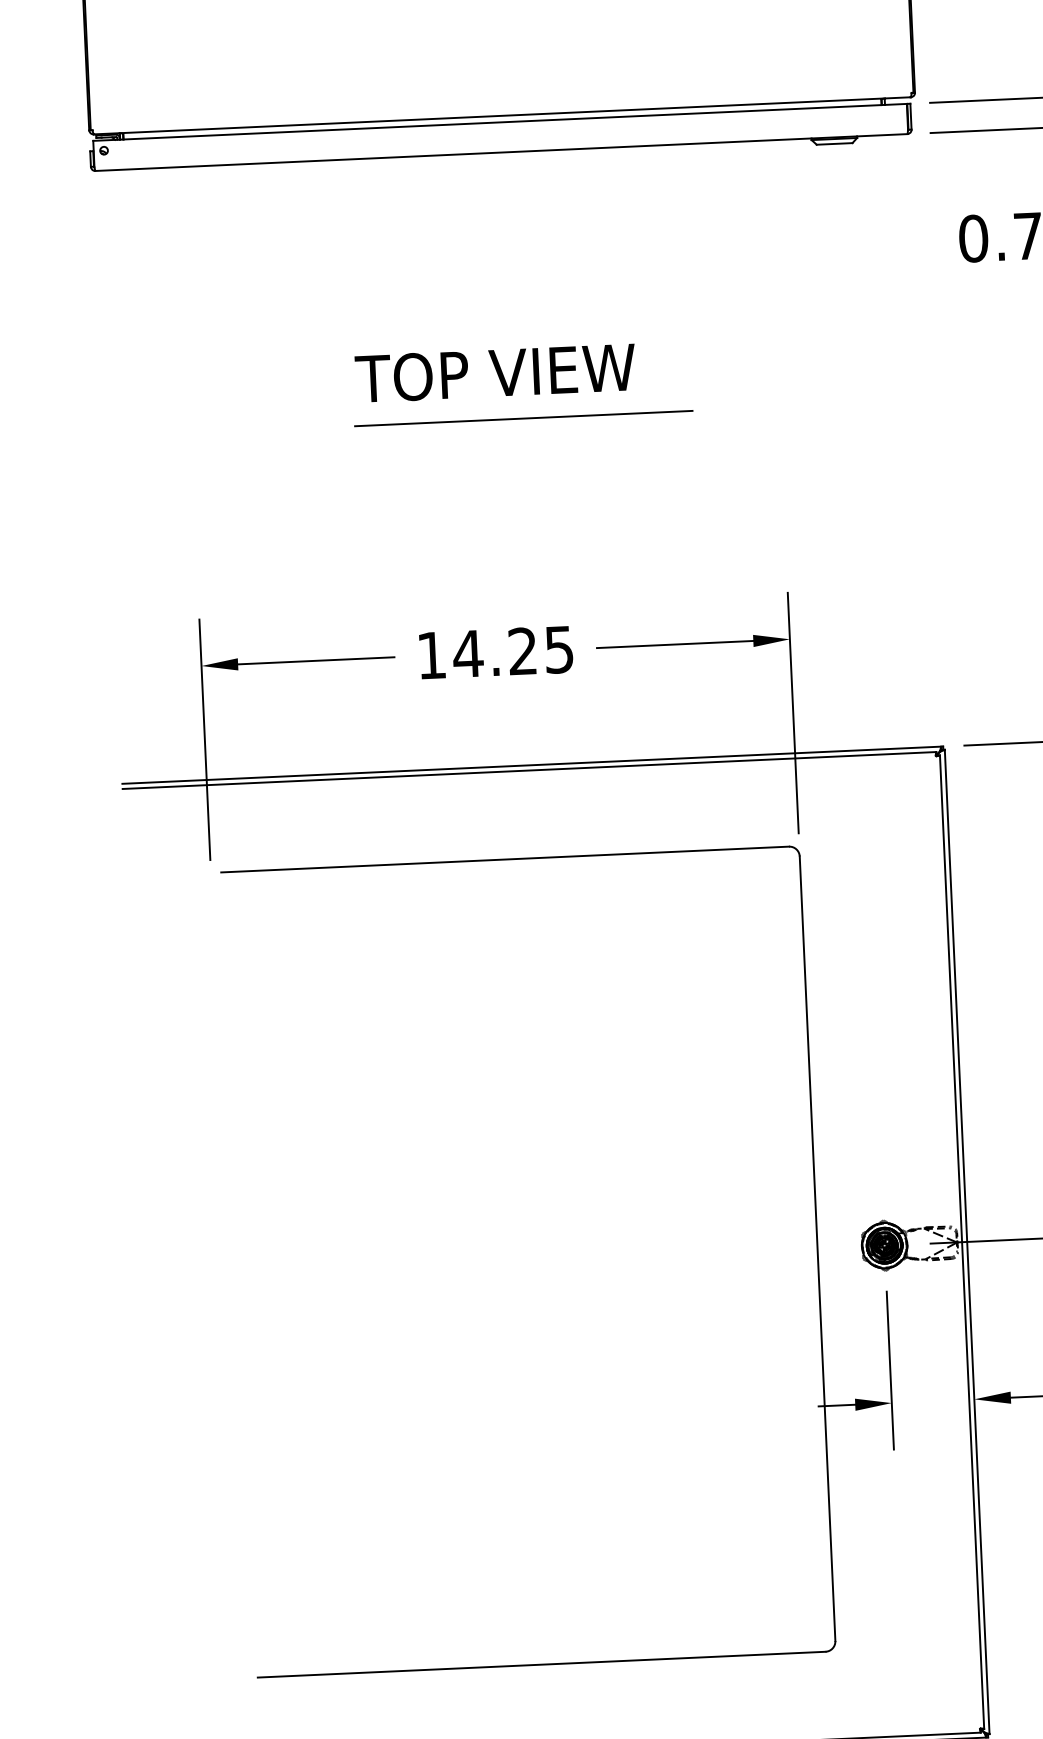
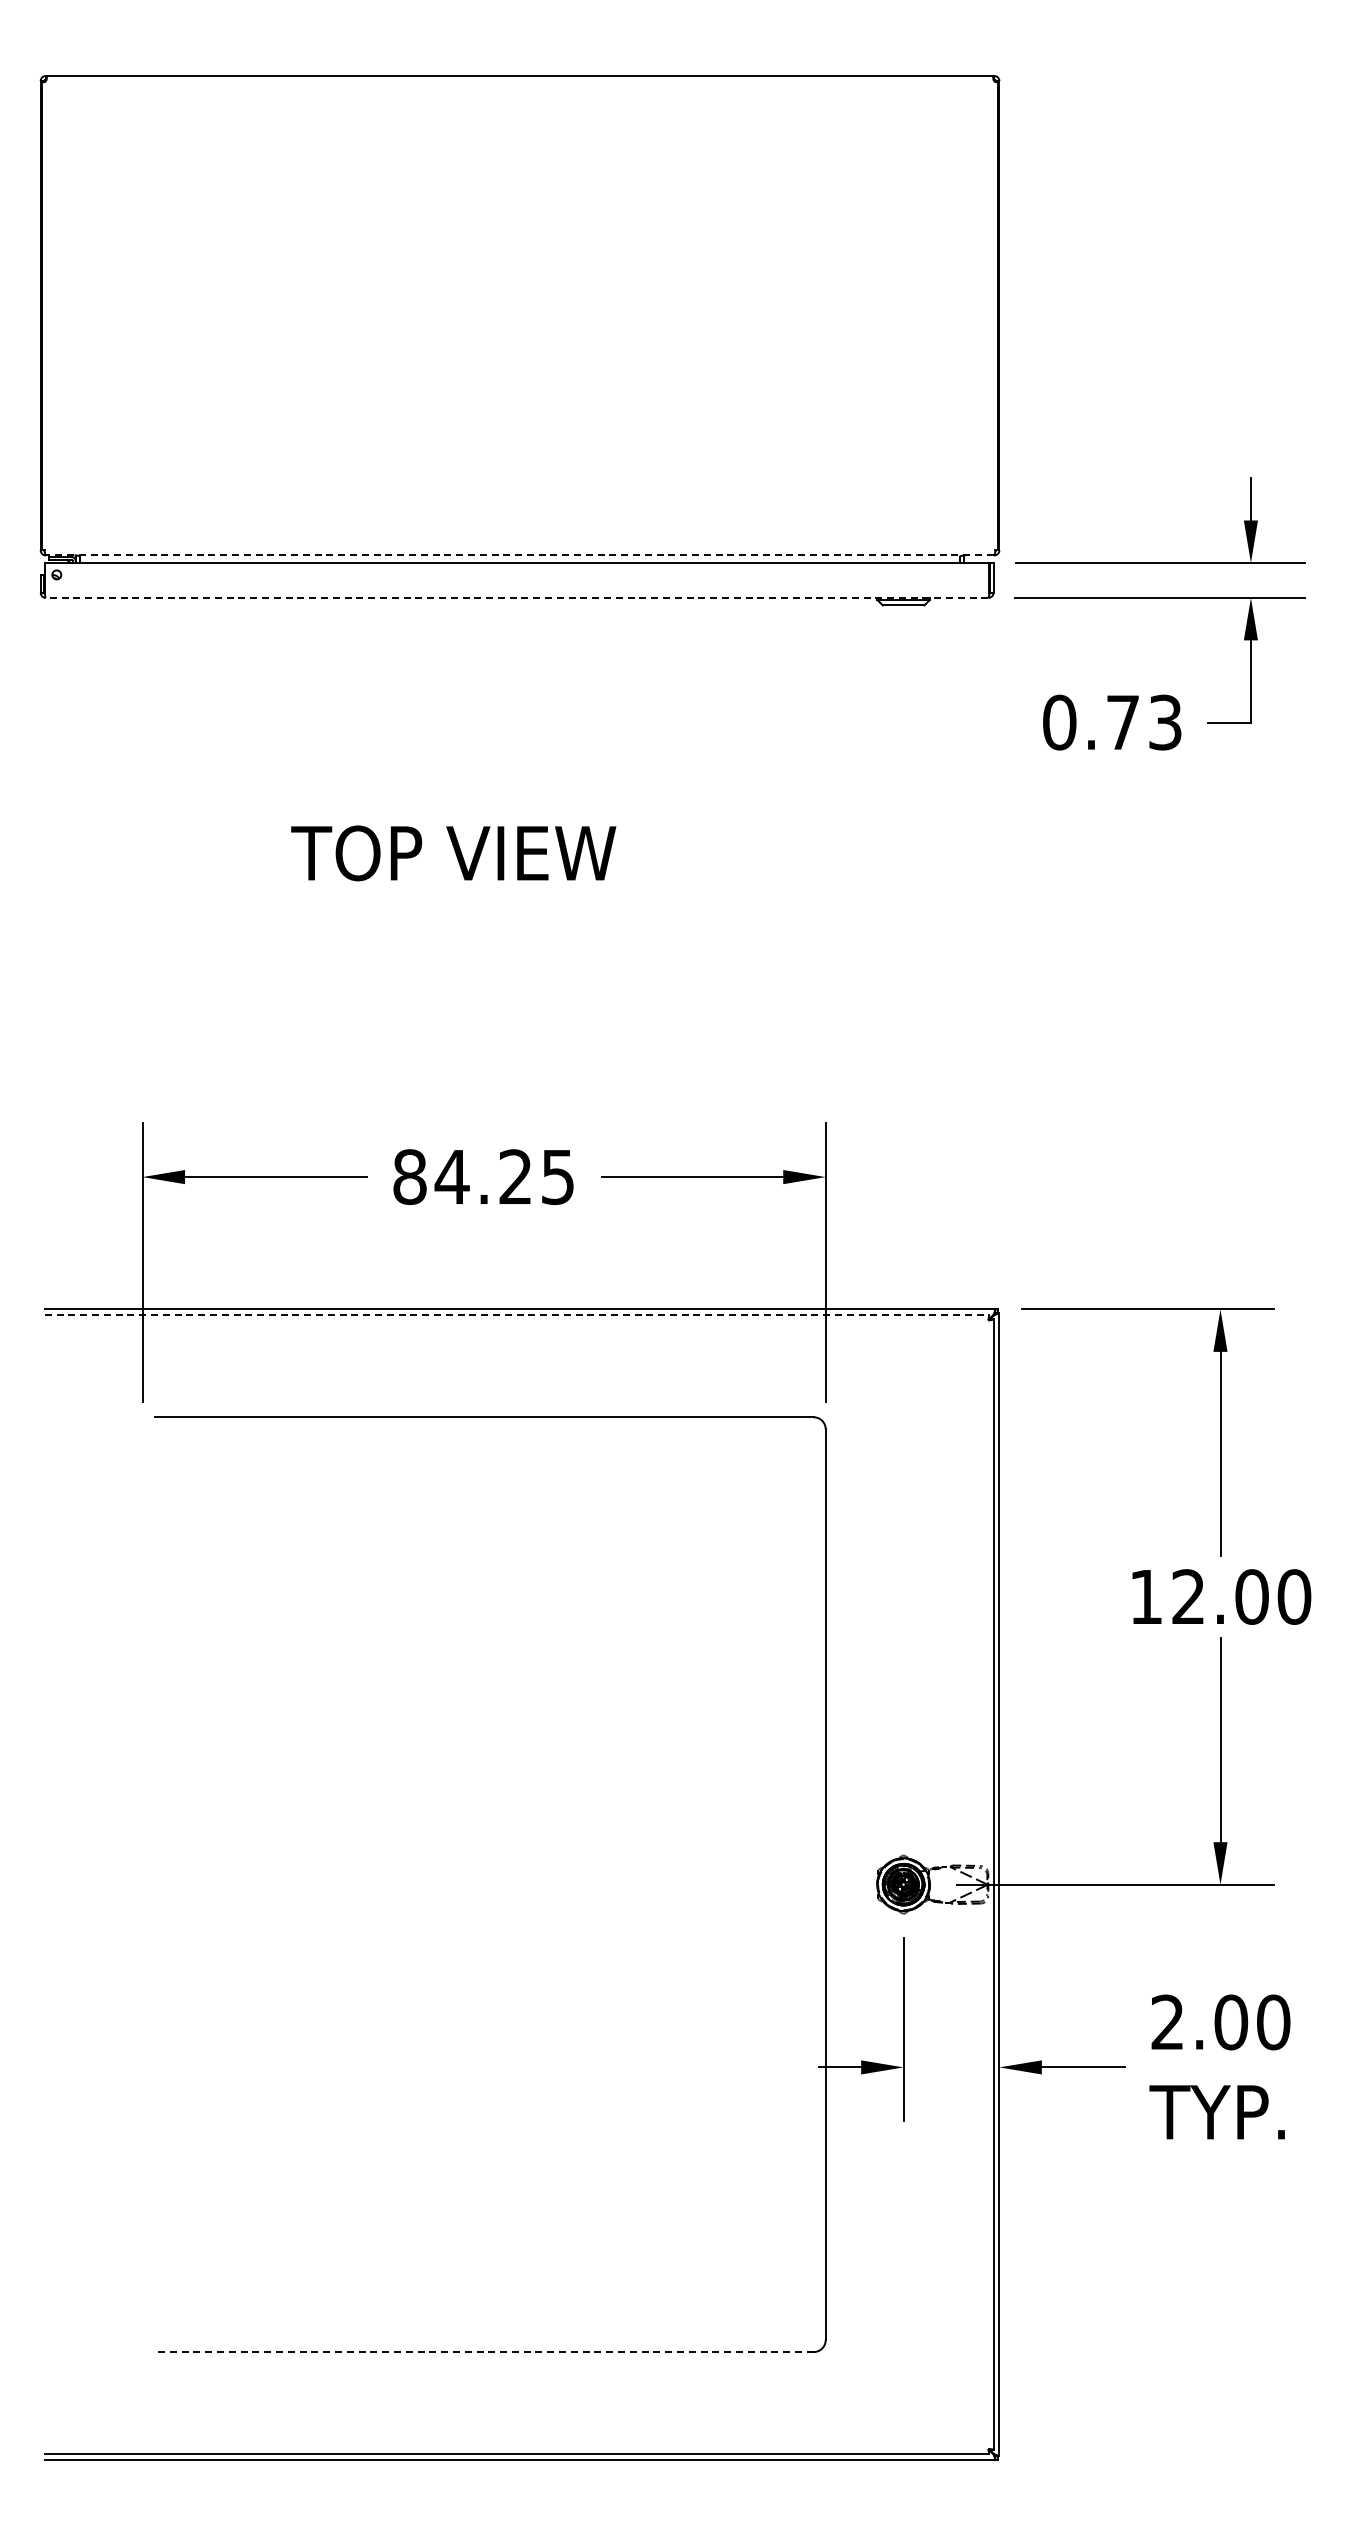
line: (502, 115) -> (520, 555), solid -> dashed
line: (500, 152) -> (516, 597), solid -> dashed
text: (495, 373) -> (453, 853), moved
line: (523, 418) -> (528, 907), removed
text: (431, 655) -> (409, 1177), 14.25 -> 84.25
line: (529, 770) -> (517, 1315), solid -> dashed
line: (541, 1665) -> (484, 2352), solid -> dashed

